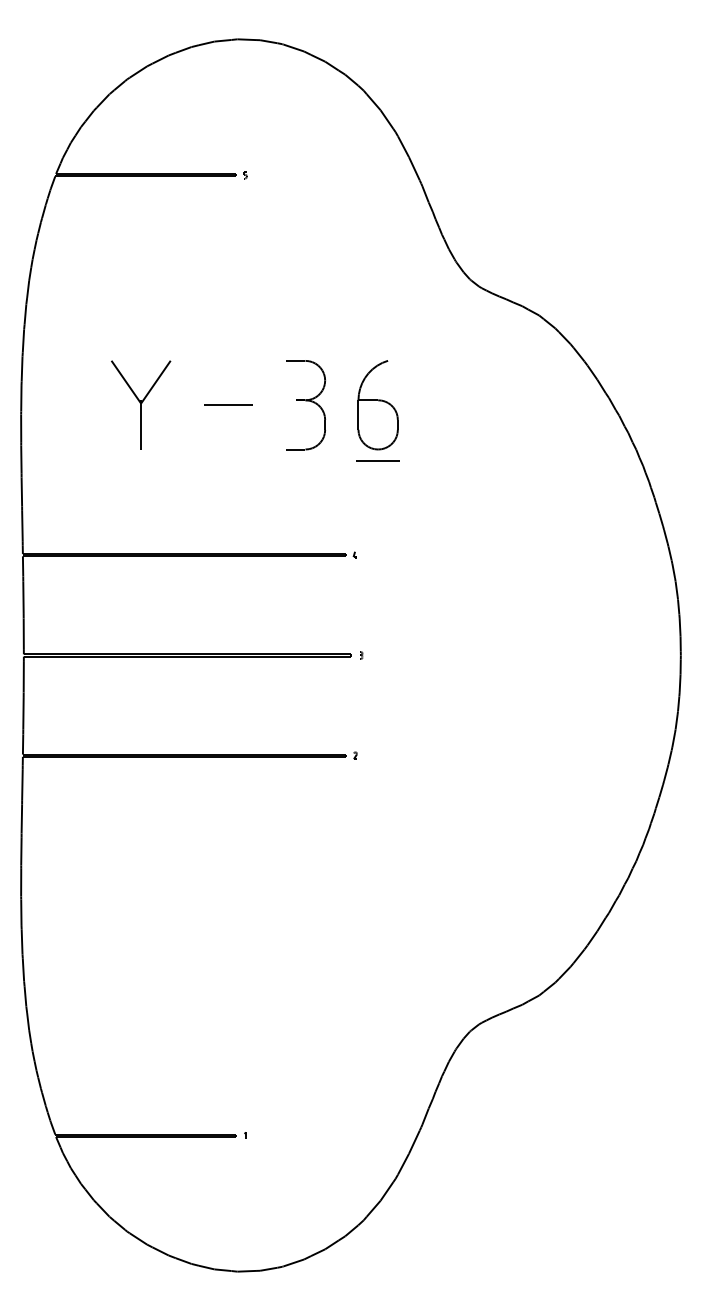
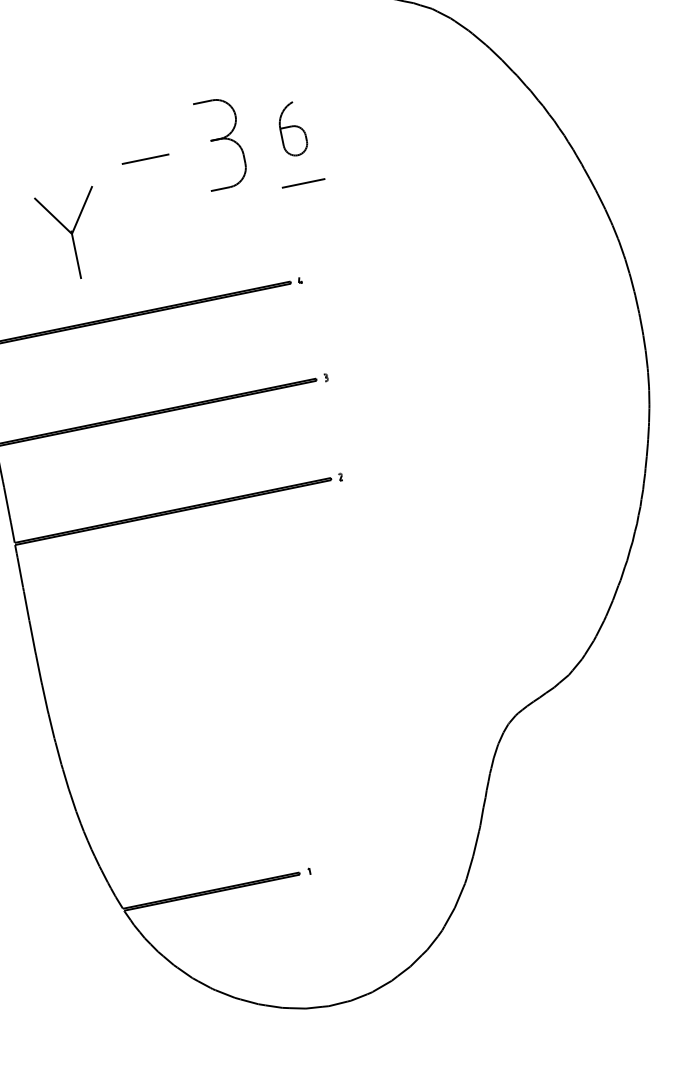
part: (141, 404) -> (72, 234), moved
part: (377, 405) -> (291, 129), size x0.6

